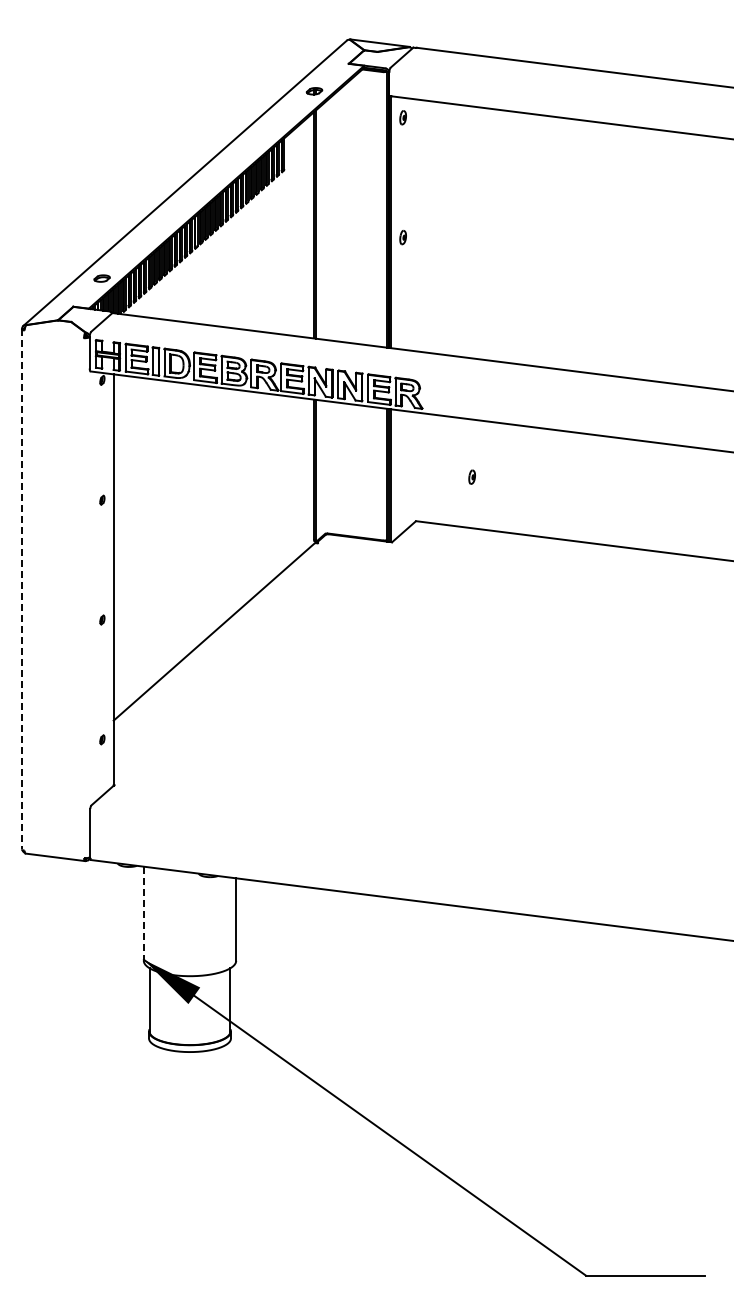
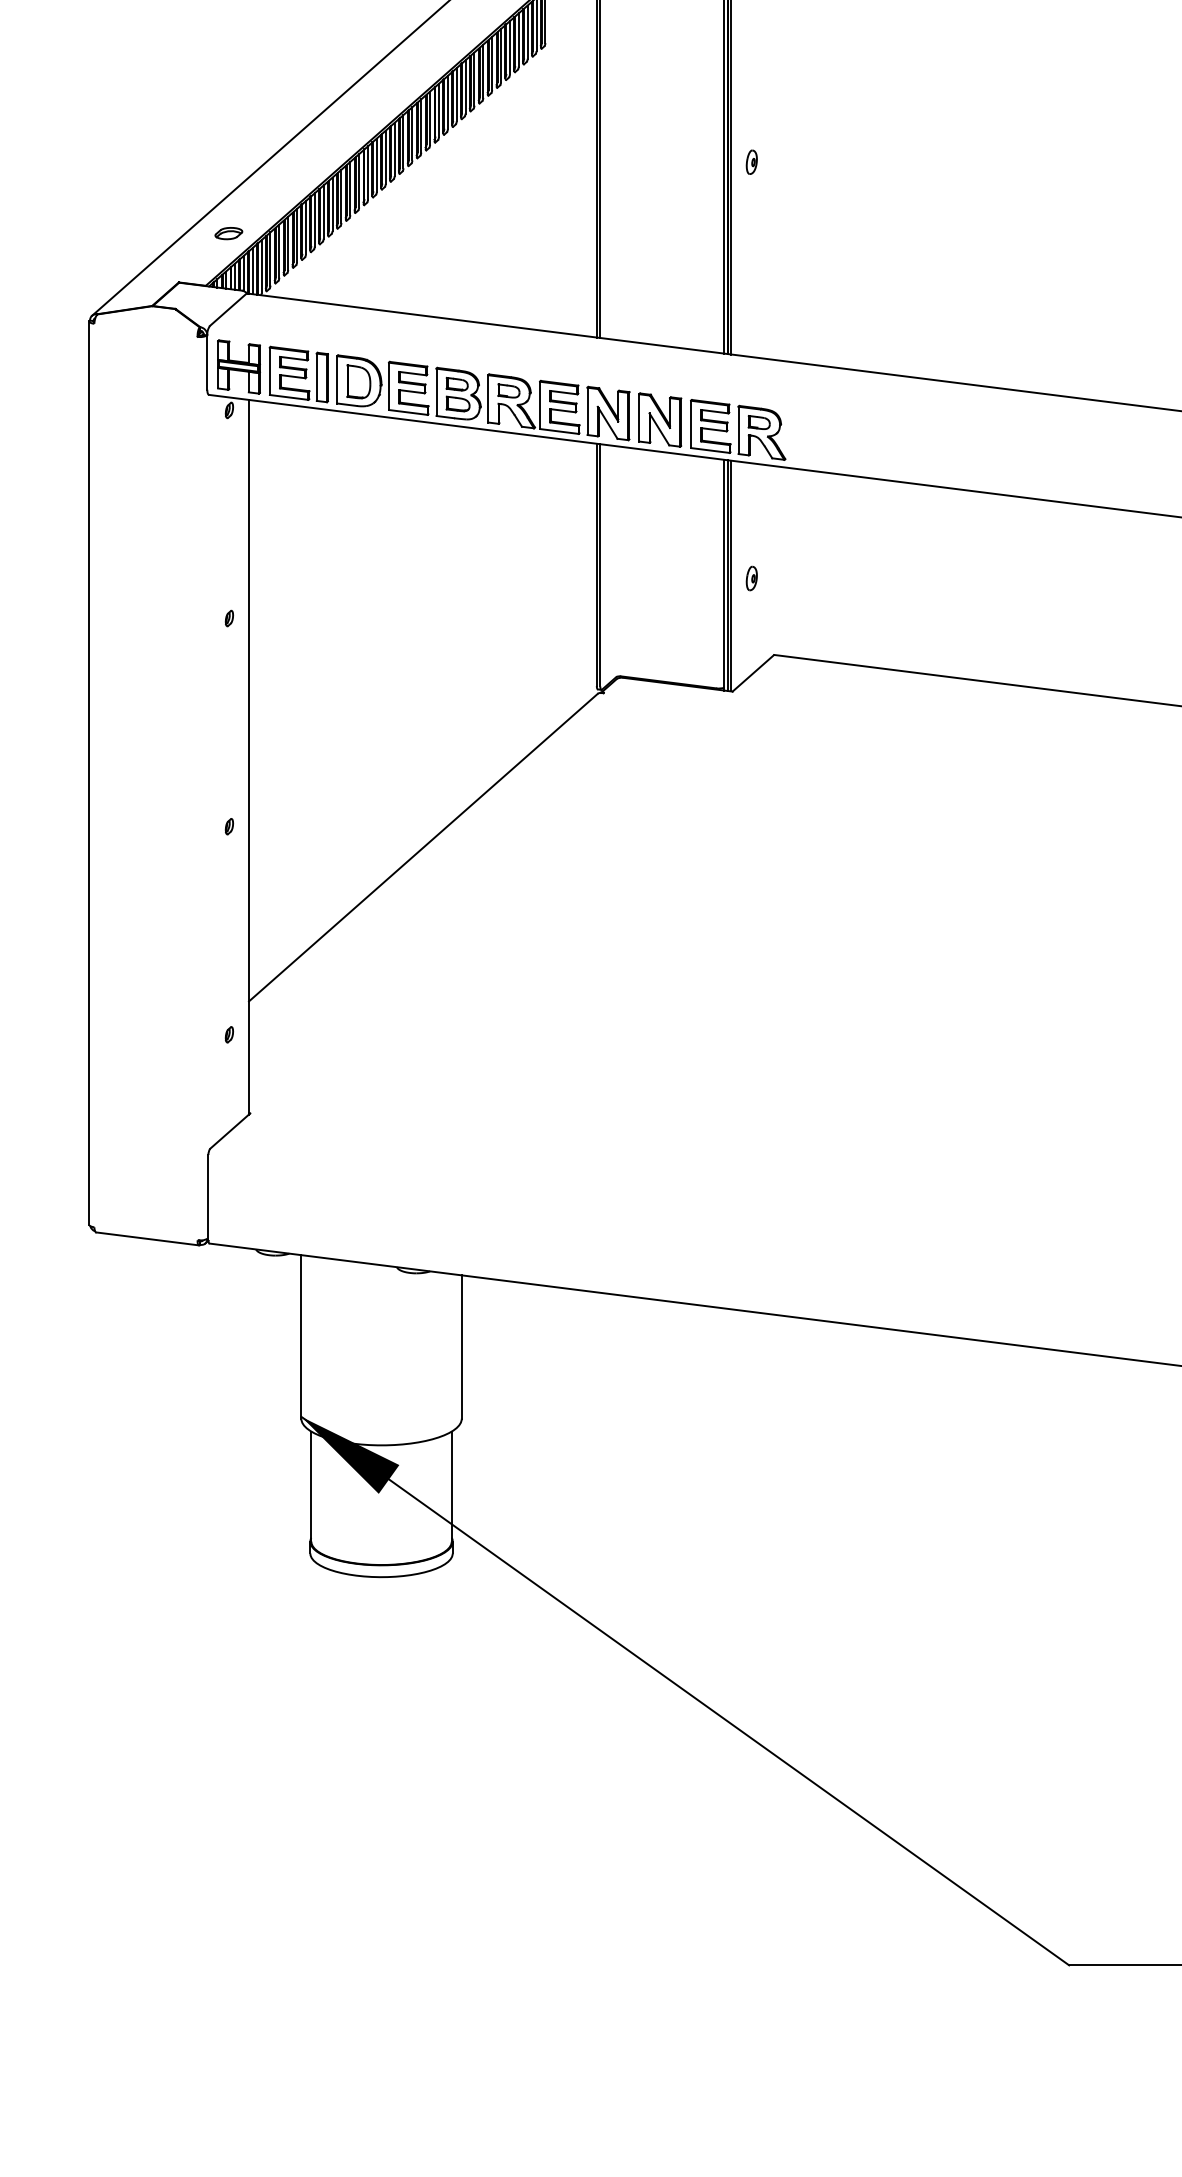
part: (471, 476) -> (750, 577), moved
line: (21, 589) -> (88, 773), dashed -> solid
line: (143, 914) -> (300, 1338), dashed -> solid

